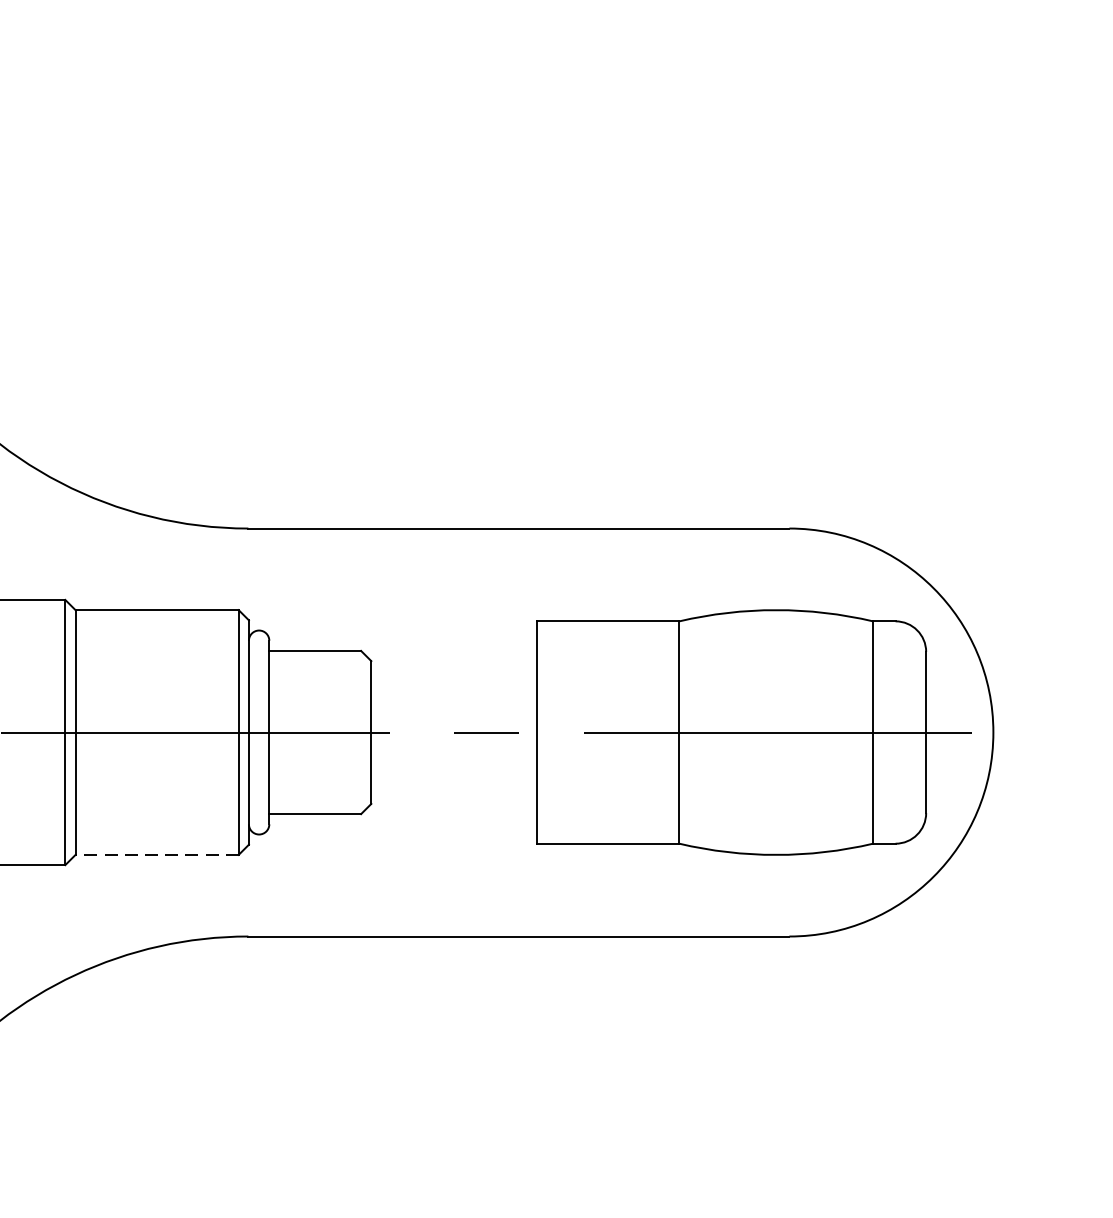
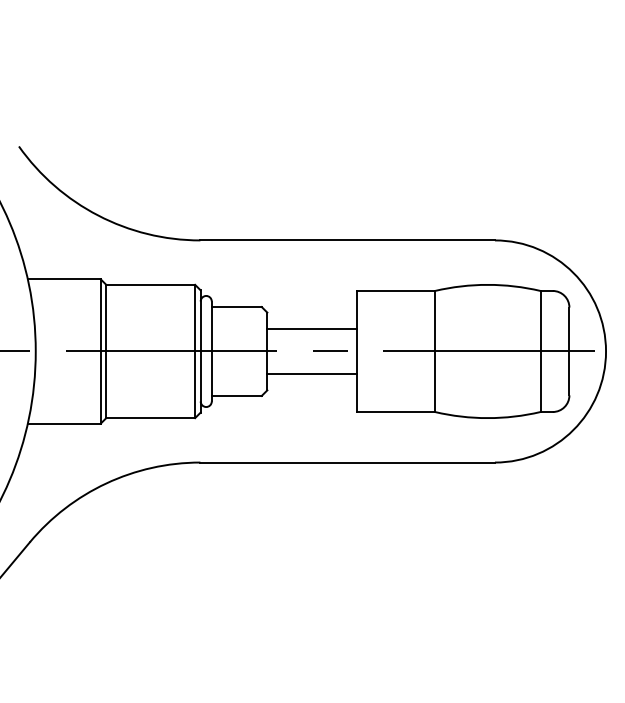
line: (454, 692) -> (312, 329), added
line: (454, 772) -> (312, 373), added
line: (156, 855) -> (150, 418), dashed -> solid

